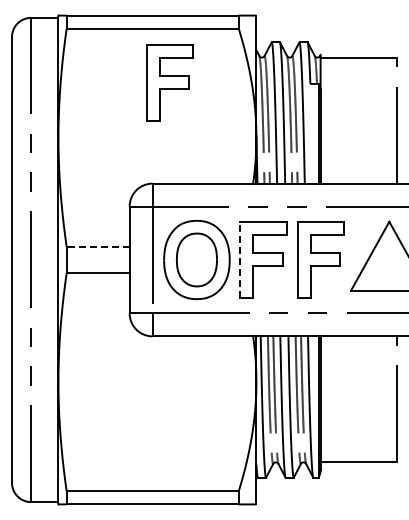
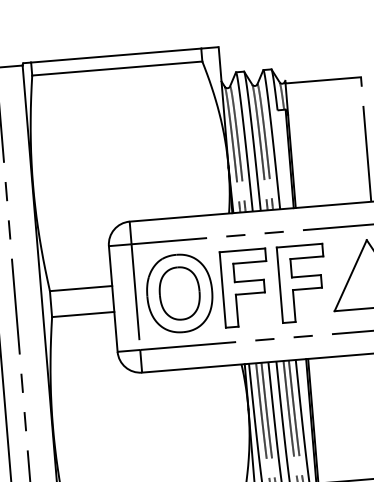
part: (169, 82) -> (138, 120), removed
line: (97, 246) -> (80, 288), dashed -> solid
line: (240, 259) -> (222, 289), dashed -> solid

